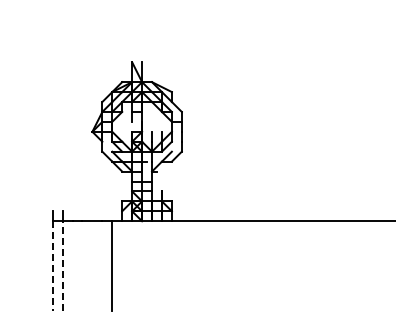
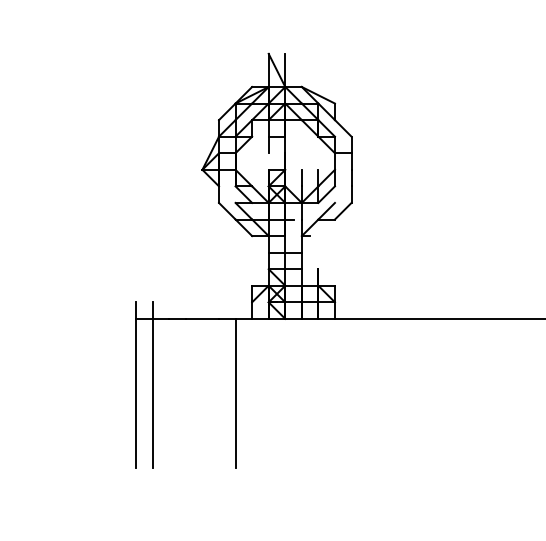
line: (52, 265) -> (135, 392), dashed -> solid
line: (62, 265) -> (152, 392), dashed -> solid

